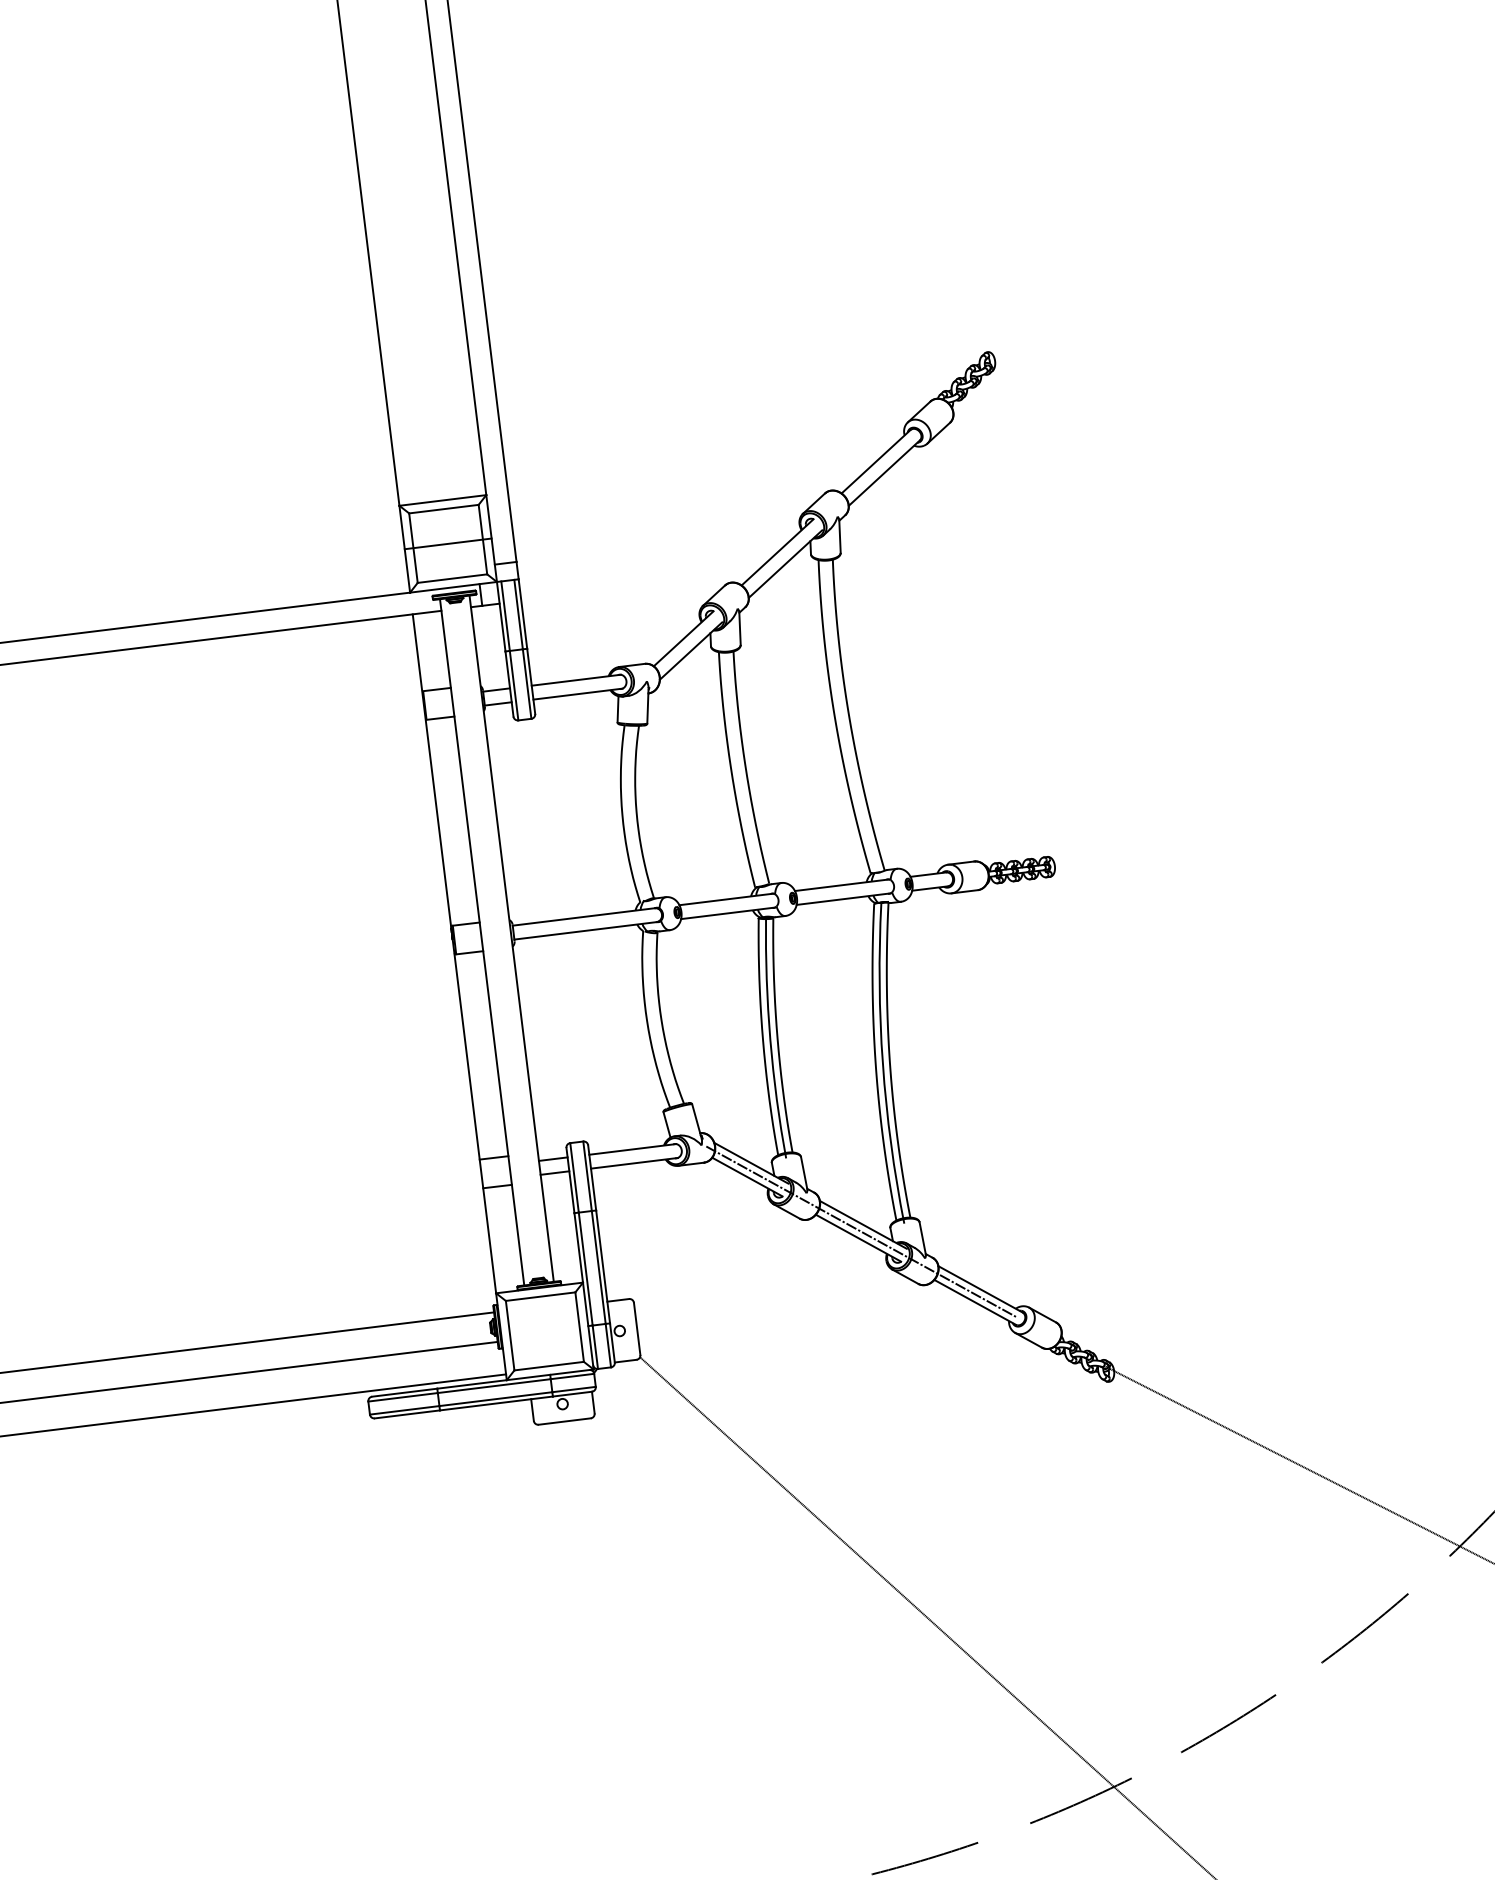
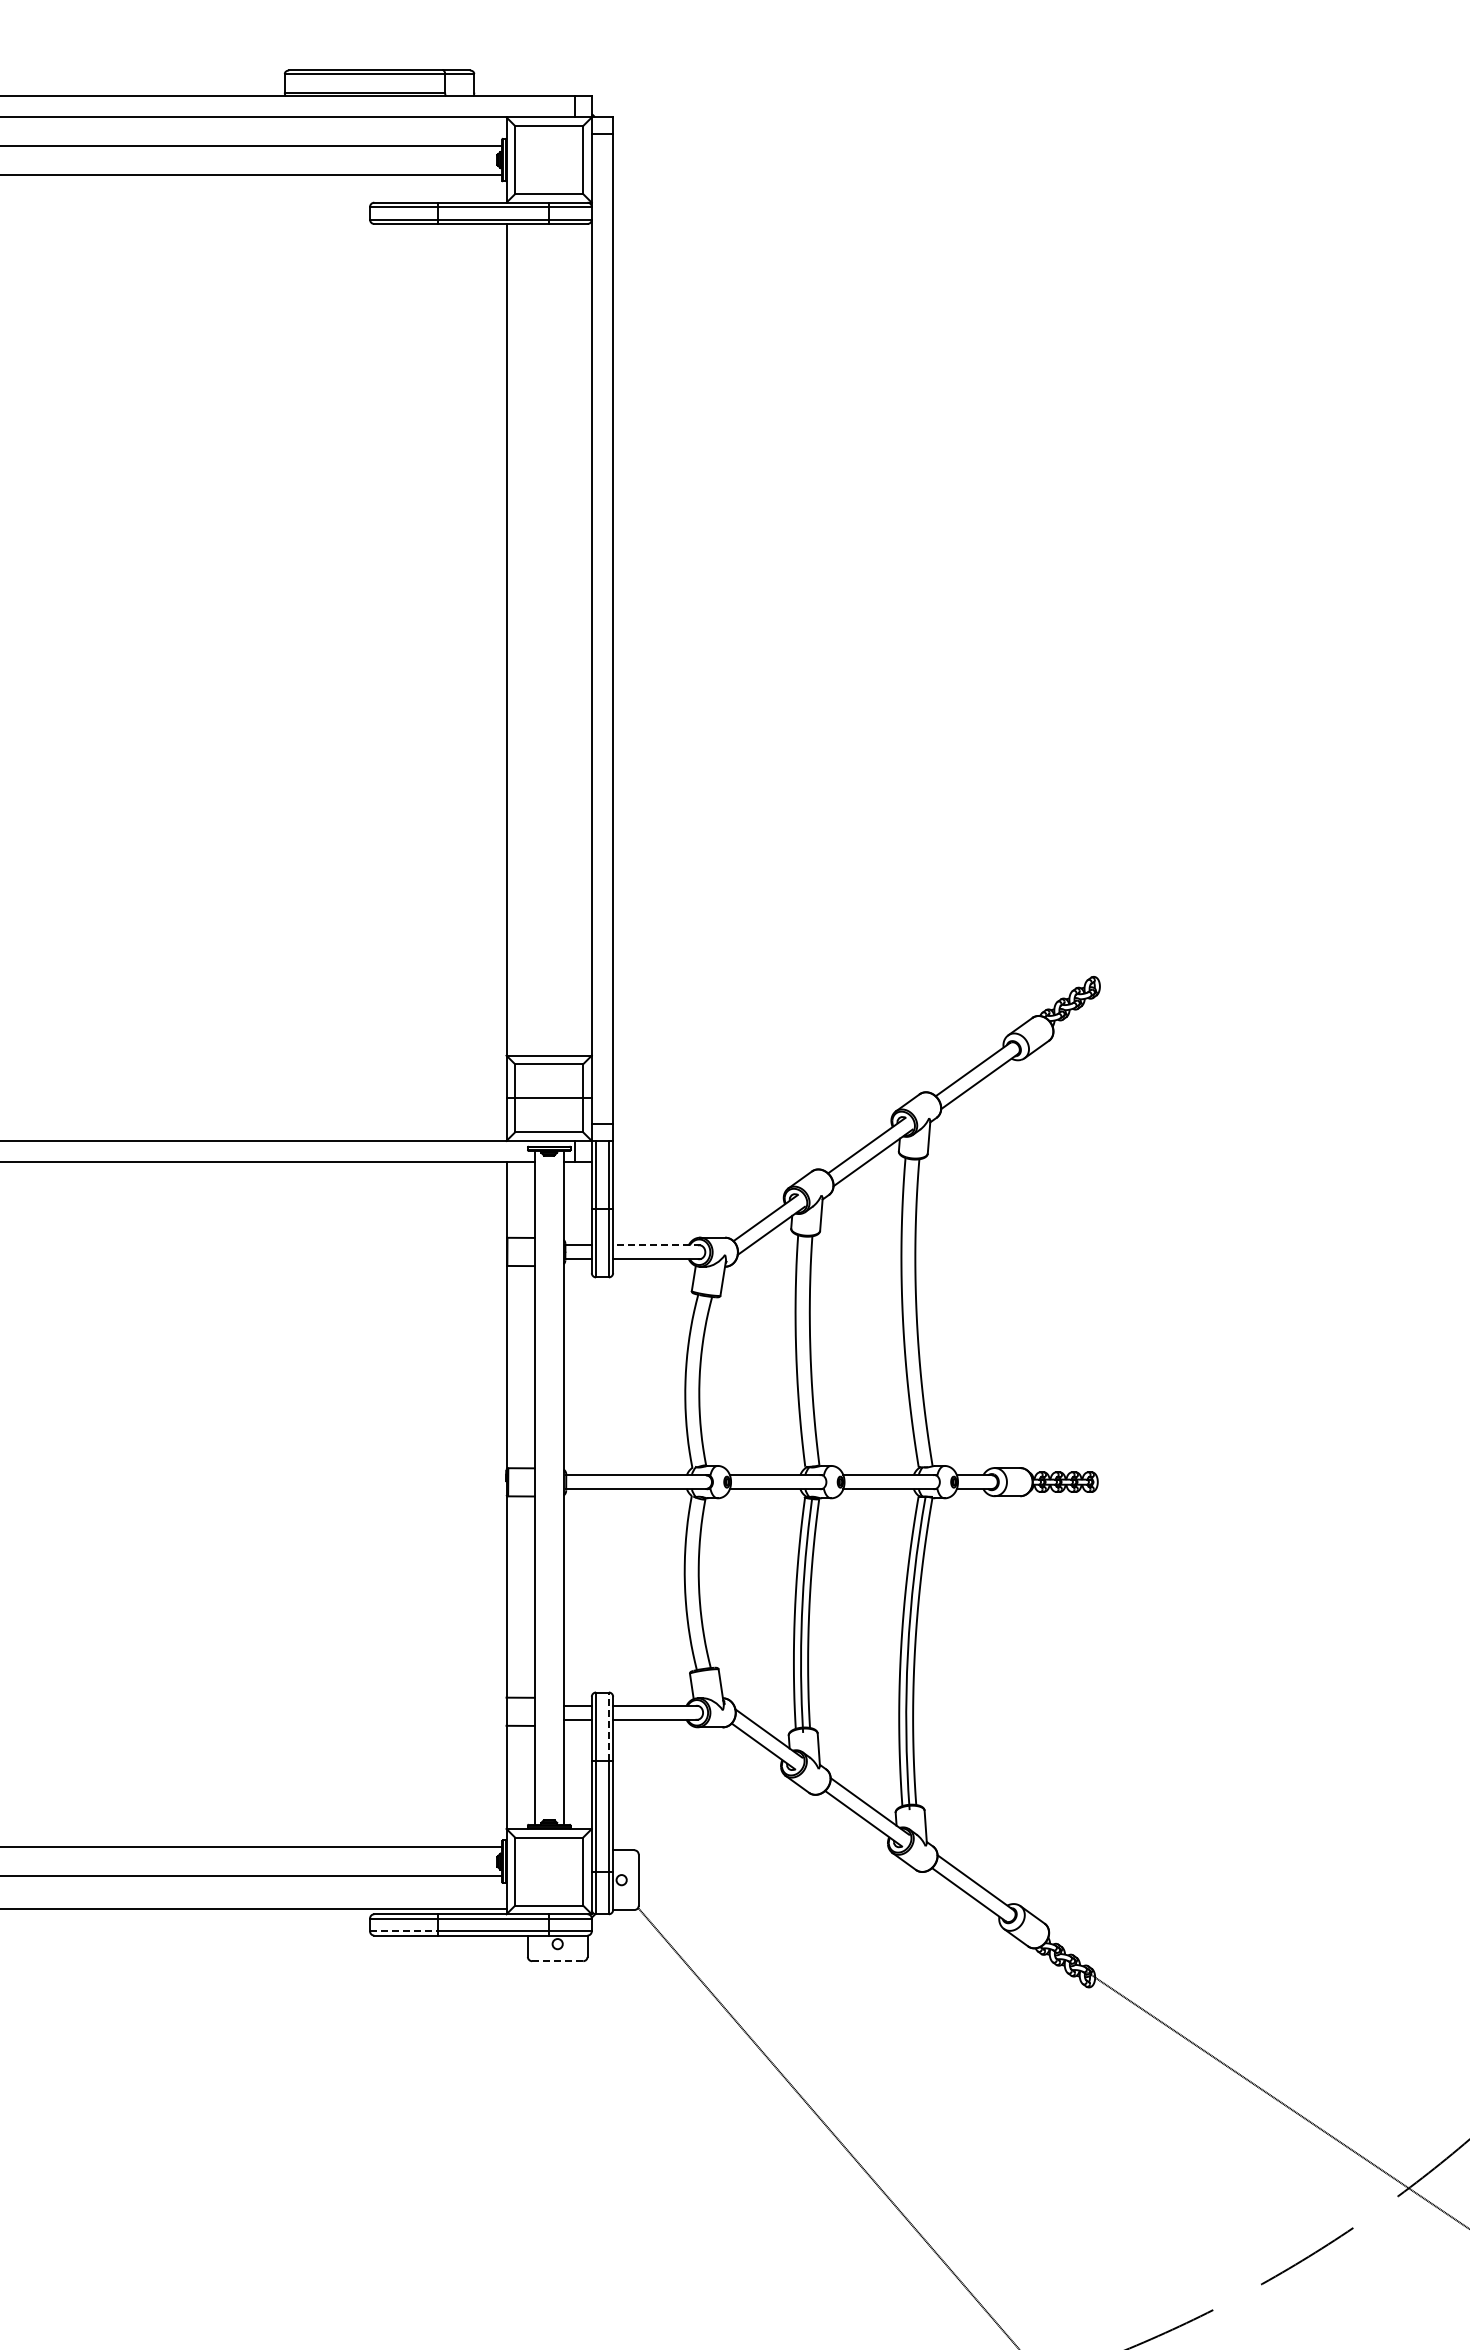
line: (575, 680) -> (656, 1245), solid -> dashed
line: (587, 1176) -> (608, 1726), solid -> dashed
line: (861, 1231) -> (867, 1812), removed
line: (405, 1410) -> (404, 1931), solid -> dashed
line: (564, 1421) -> (557, 1961), solid -> dashed

